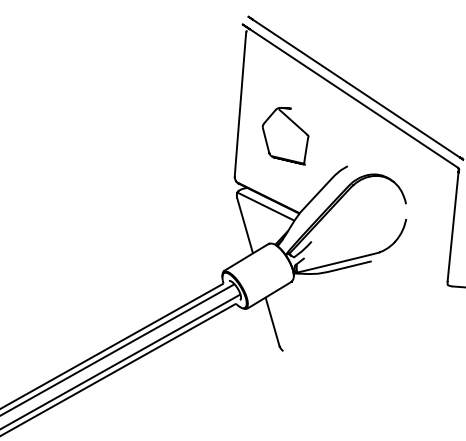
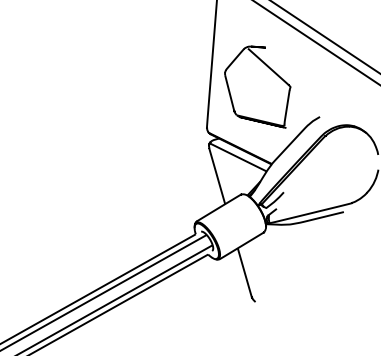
part: (285, 135) -> (257, 86), size x1.43

